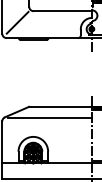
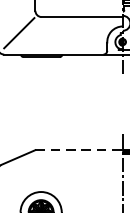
line: (61, 106) -> (80, 149), solid -> dashed
line: (49, 118) -> (63, 166), removed

